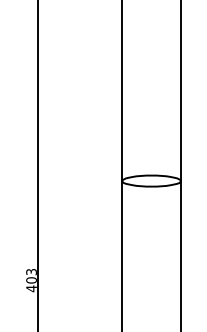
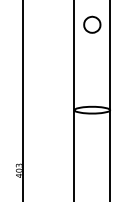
part: (151, 40) -> (92, 24), added

